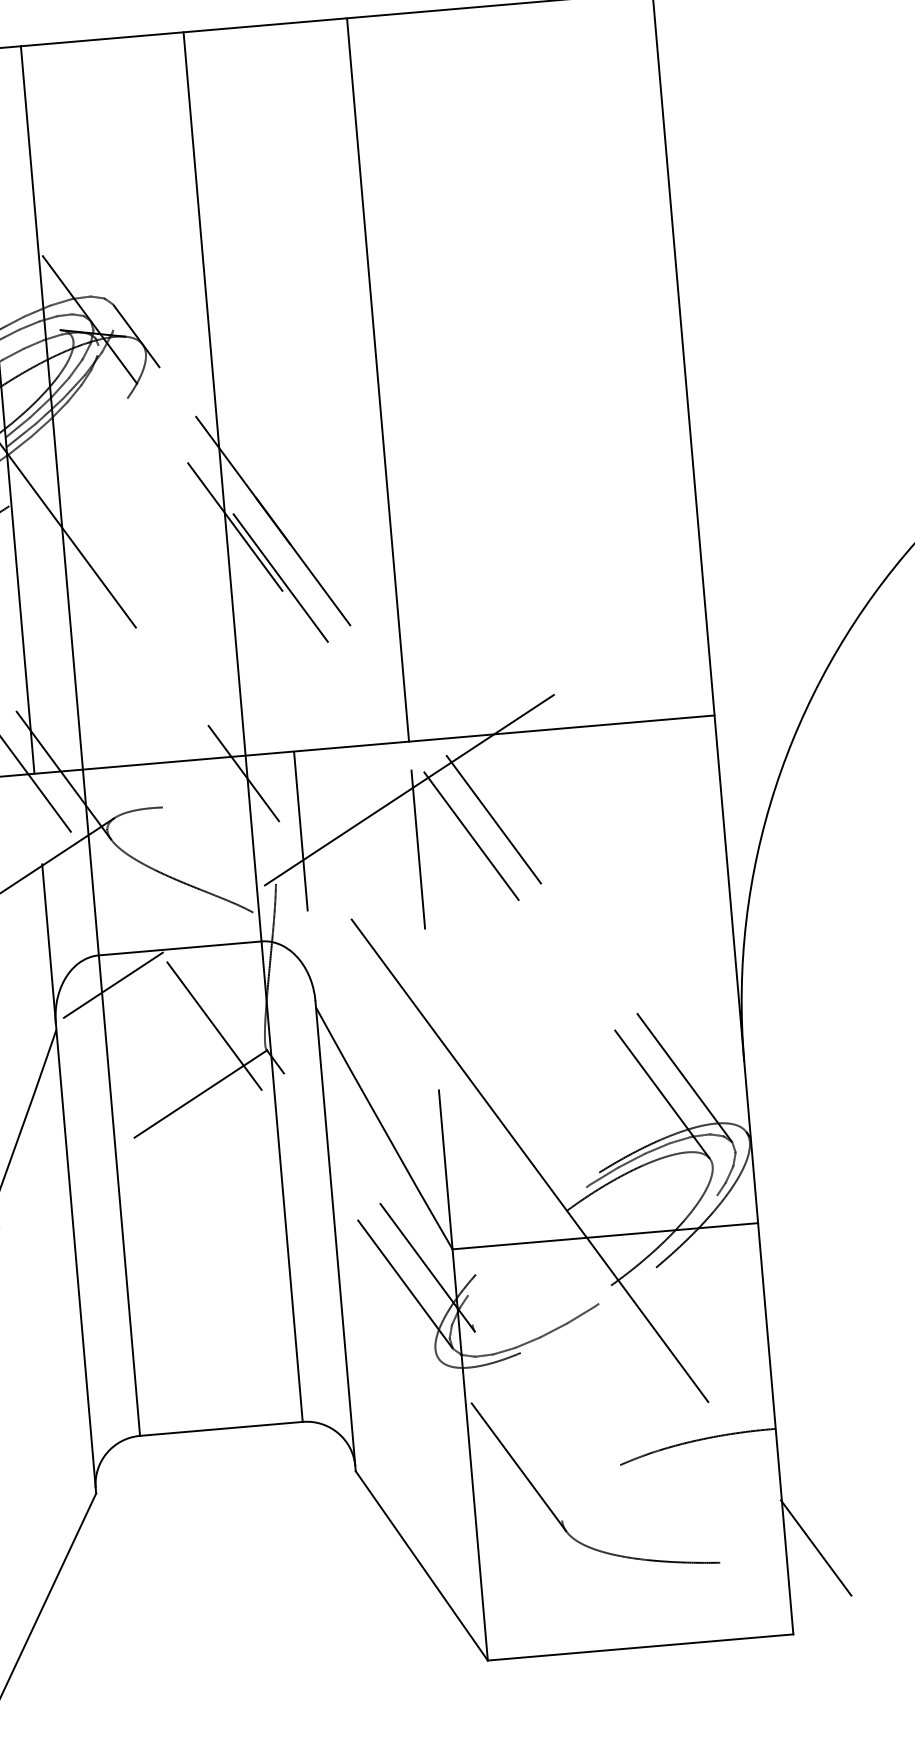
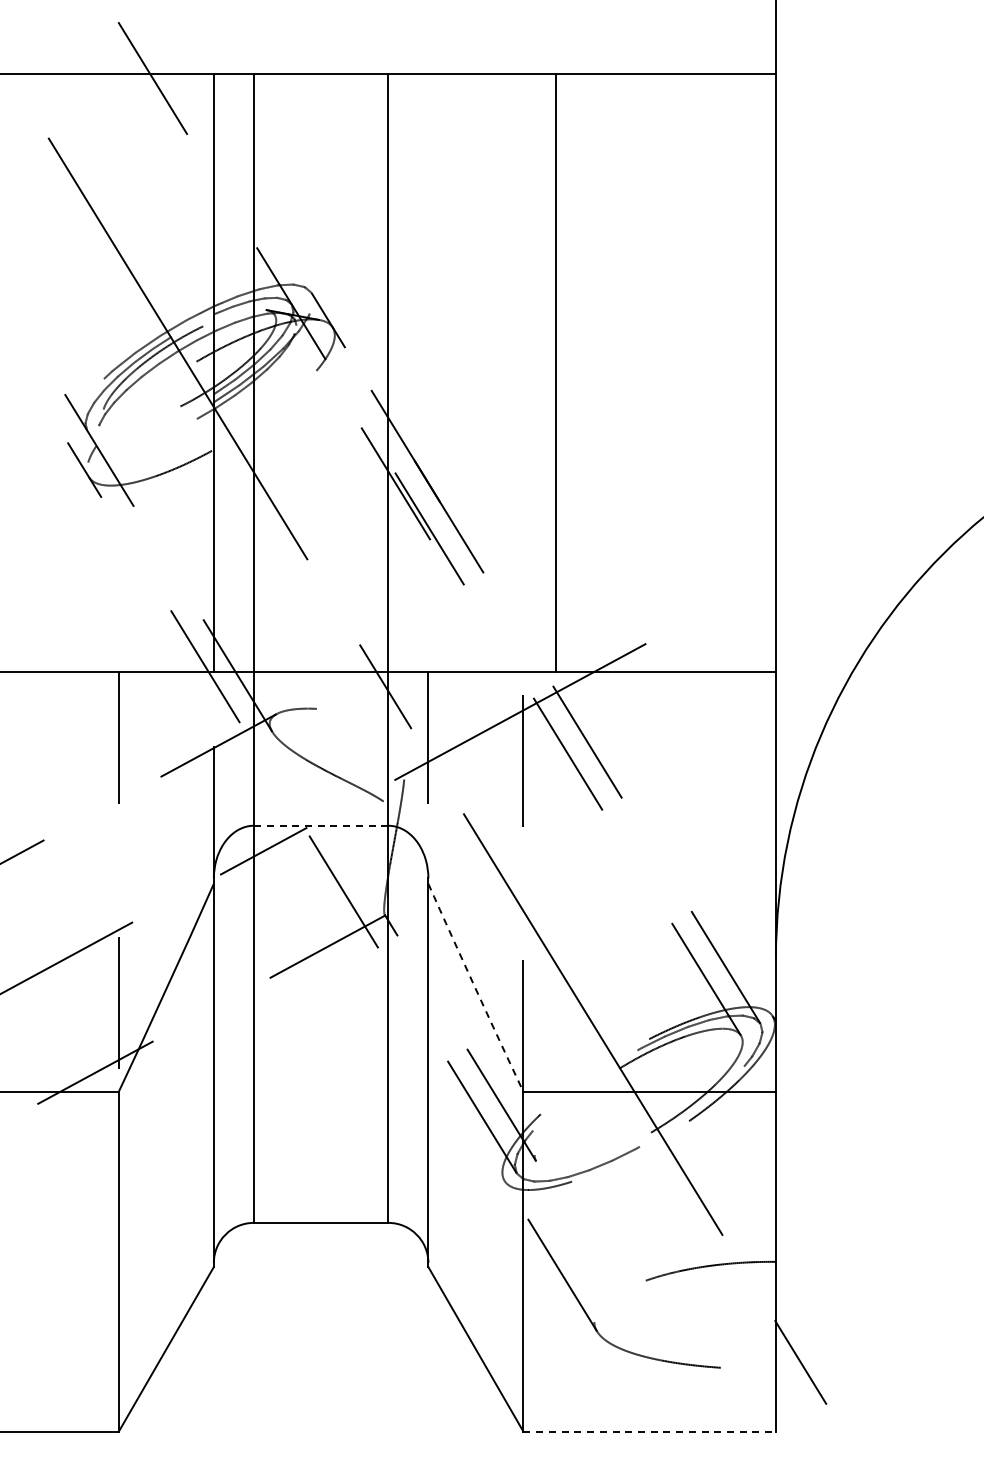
line: (378, 380) -> (556, 373), moved
line: (179, 948) -> (320, 825), solid -> dashed
arc: (383, 1129) -> (475, 988), solid -> dashed
line: (641, 1647) -> (650, 1431), solid -> dashed

